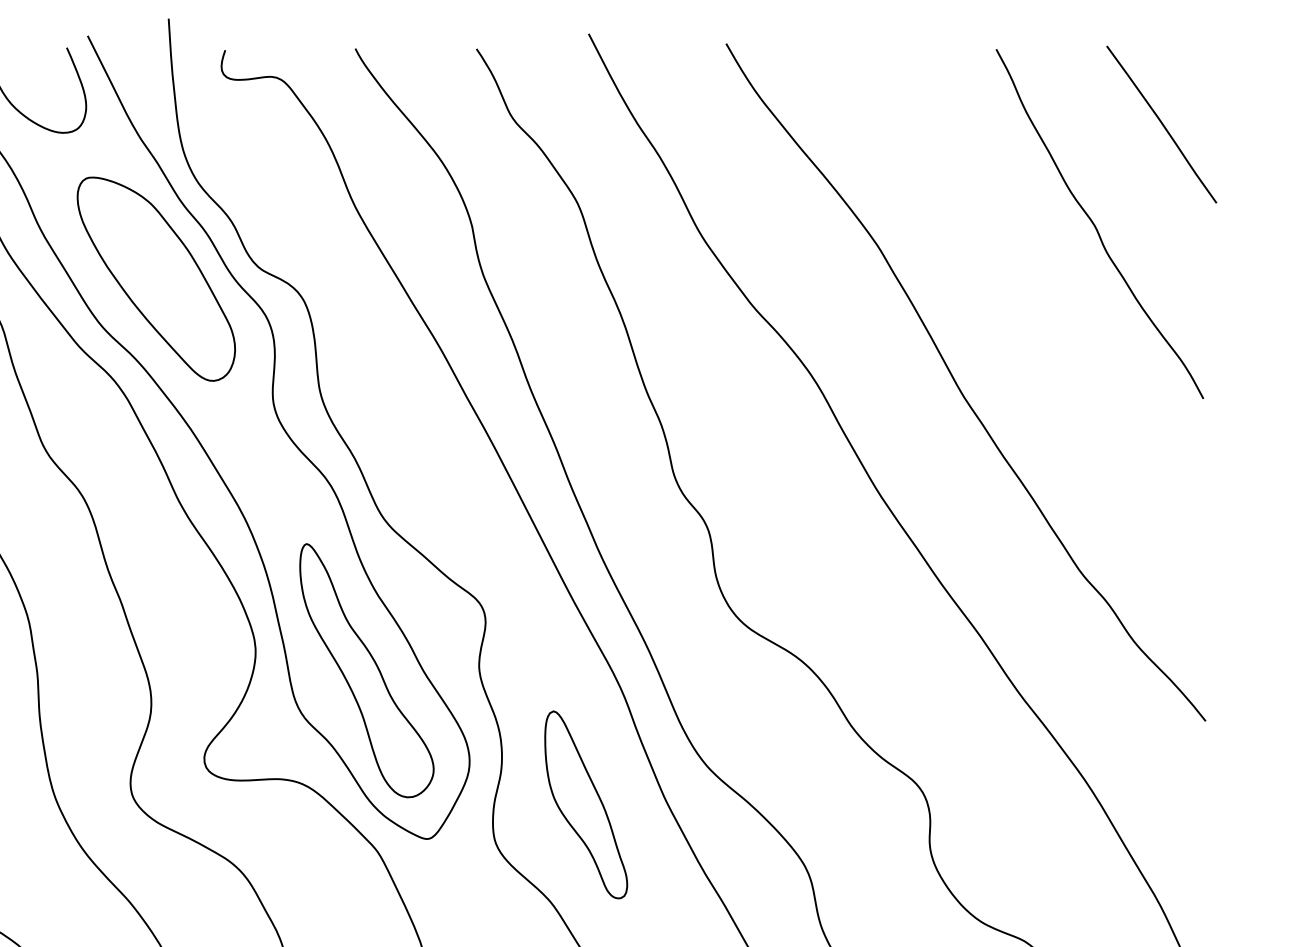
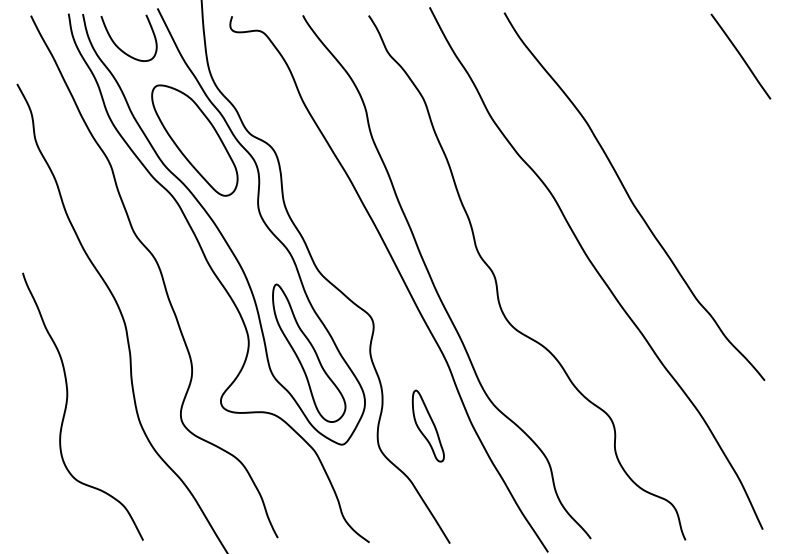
curve: (1096, 225) -> (705, 111), removed
part: (586, 803) -> (428, 425), size x0.7

